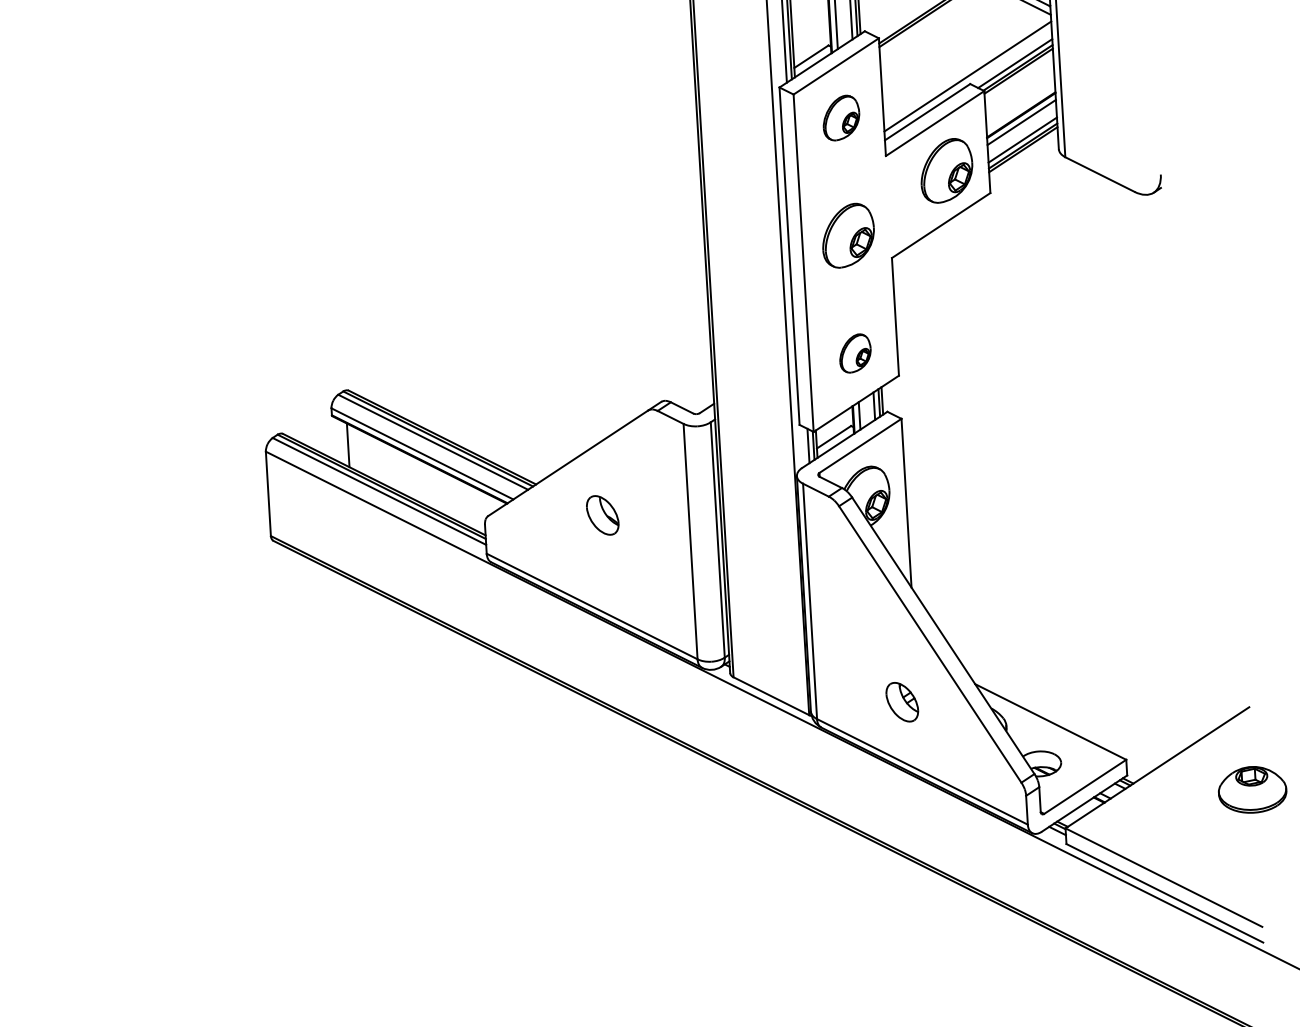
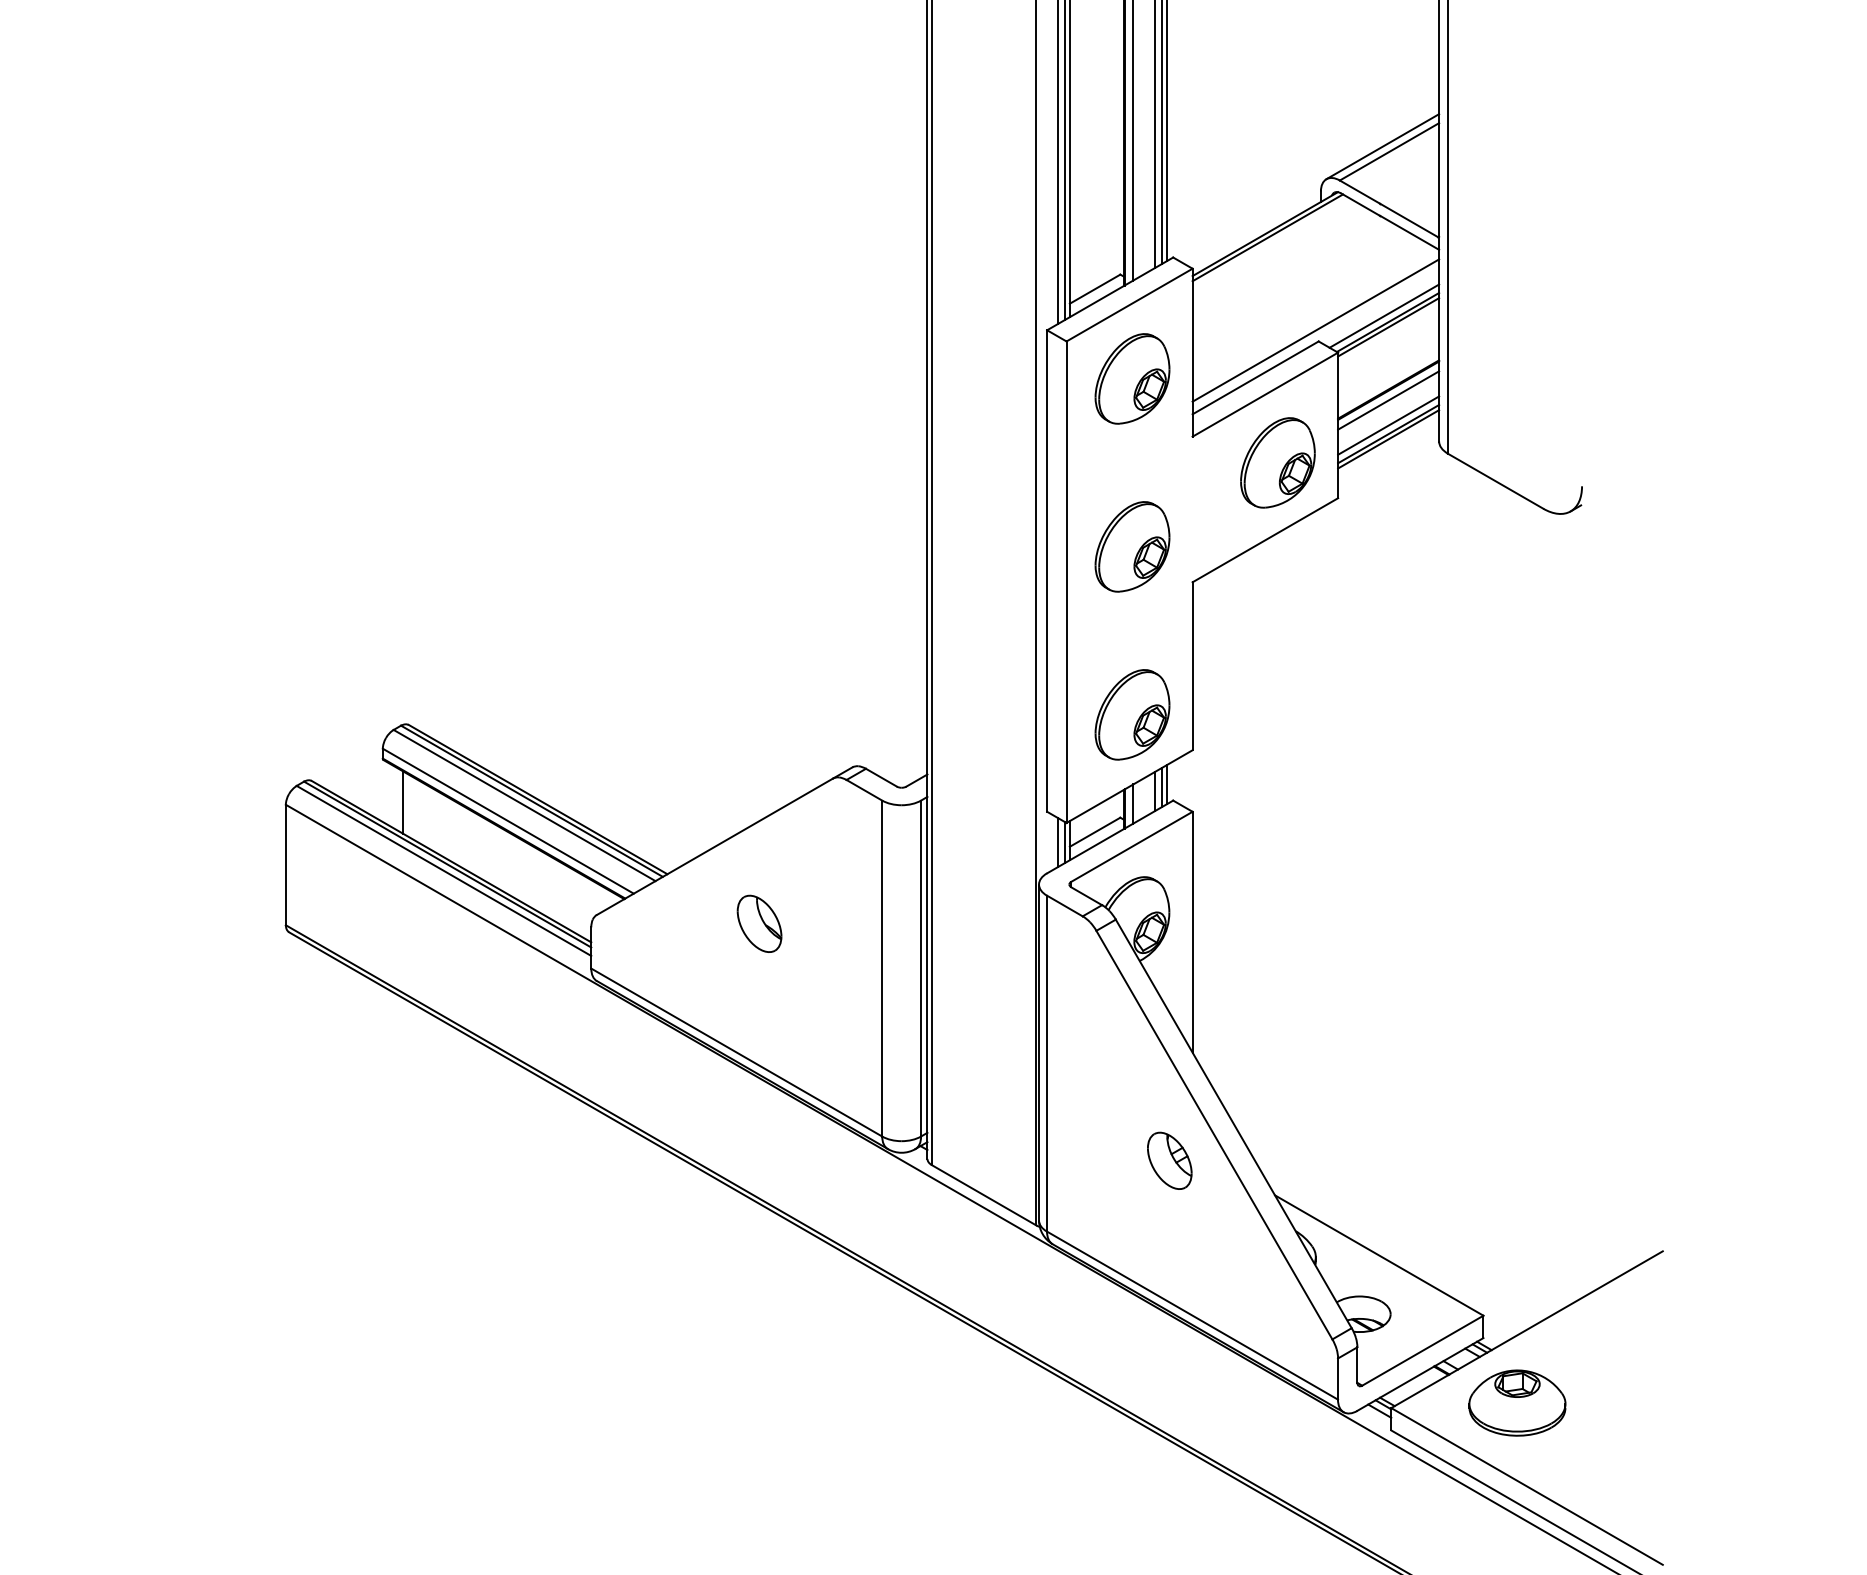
part: (841, 117) -> (1132, 378), size x1.43
part: (855, 353) -> (1132, 714), size x1.67
part: (902, 701) -> (1169, 1160), moved
part: (1252, 789) -> (1517, 1402), moved

